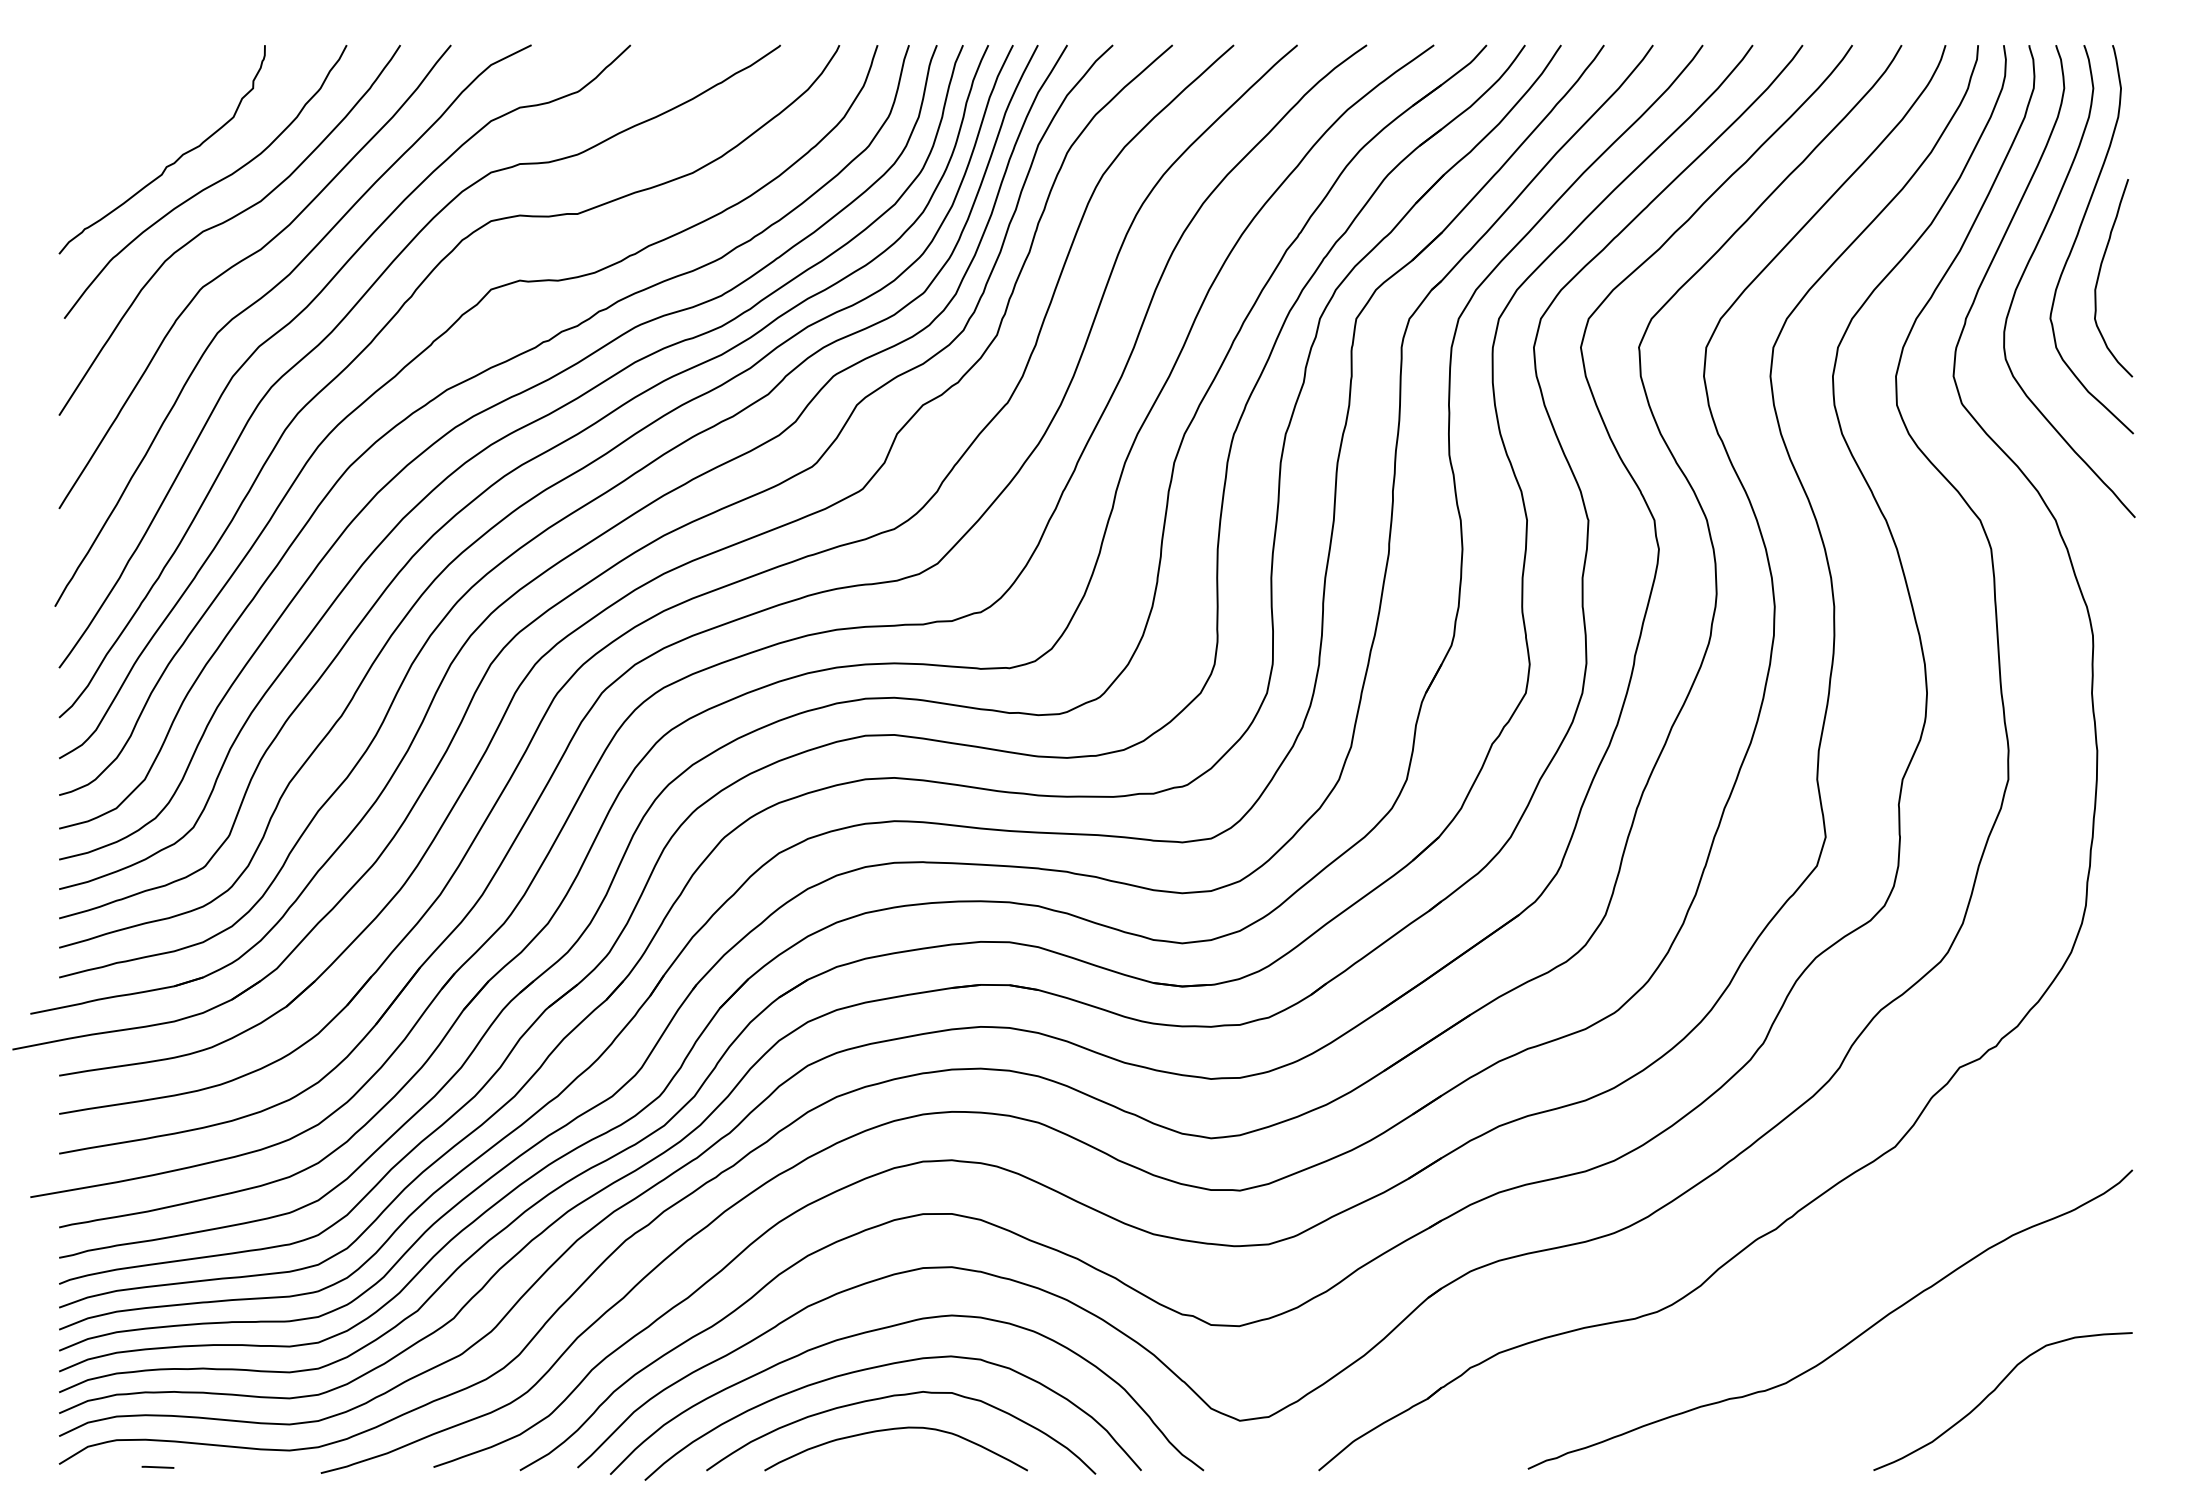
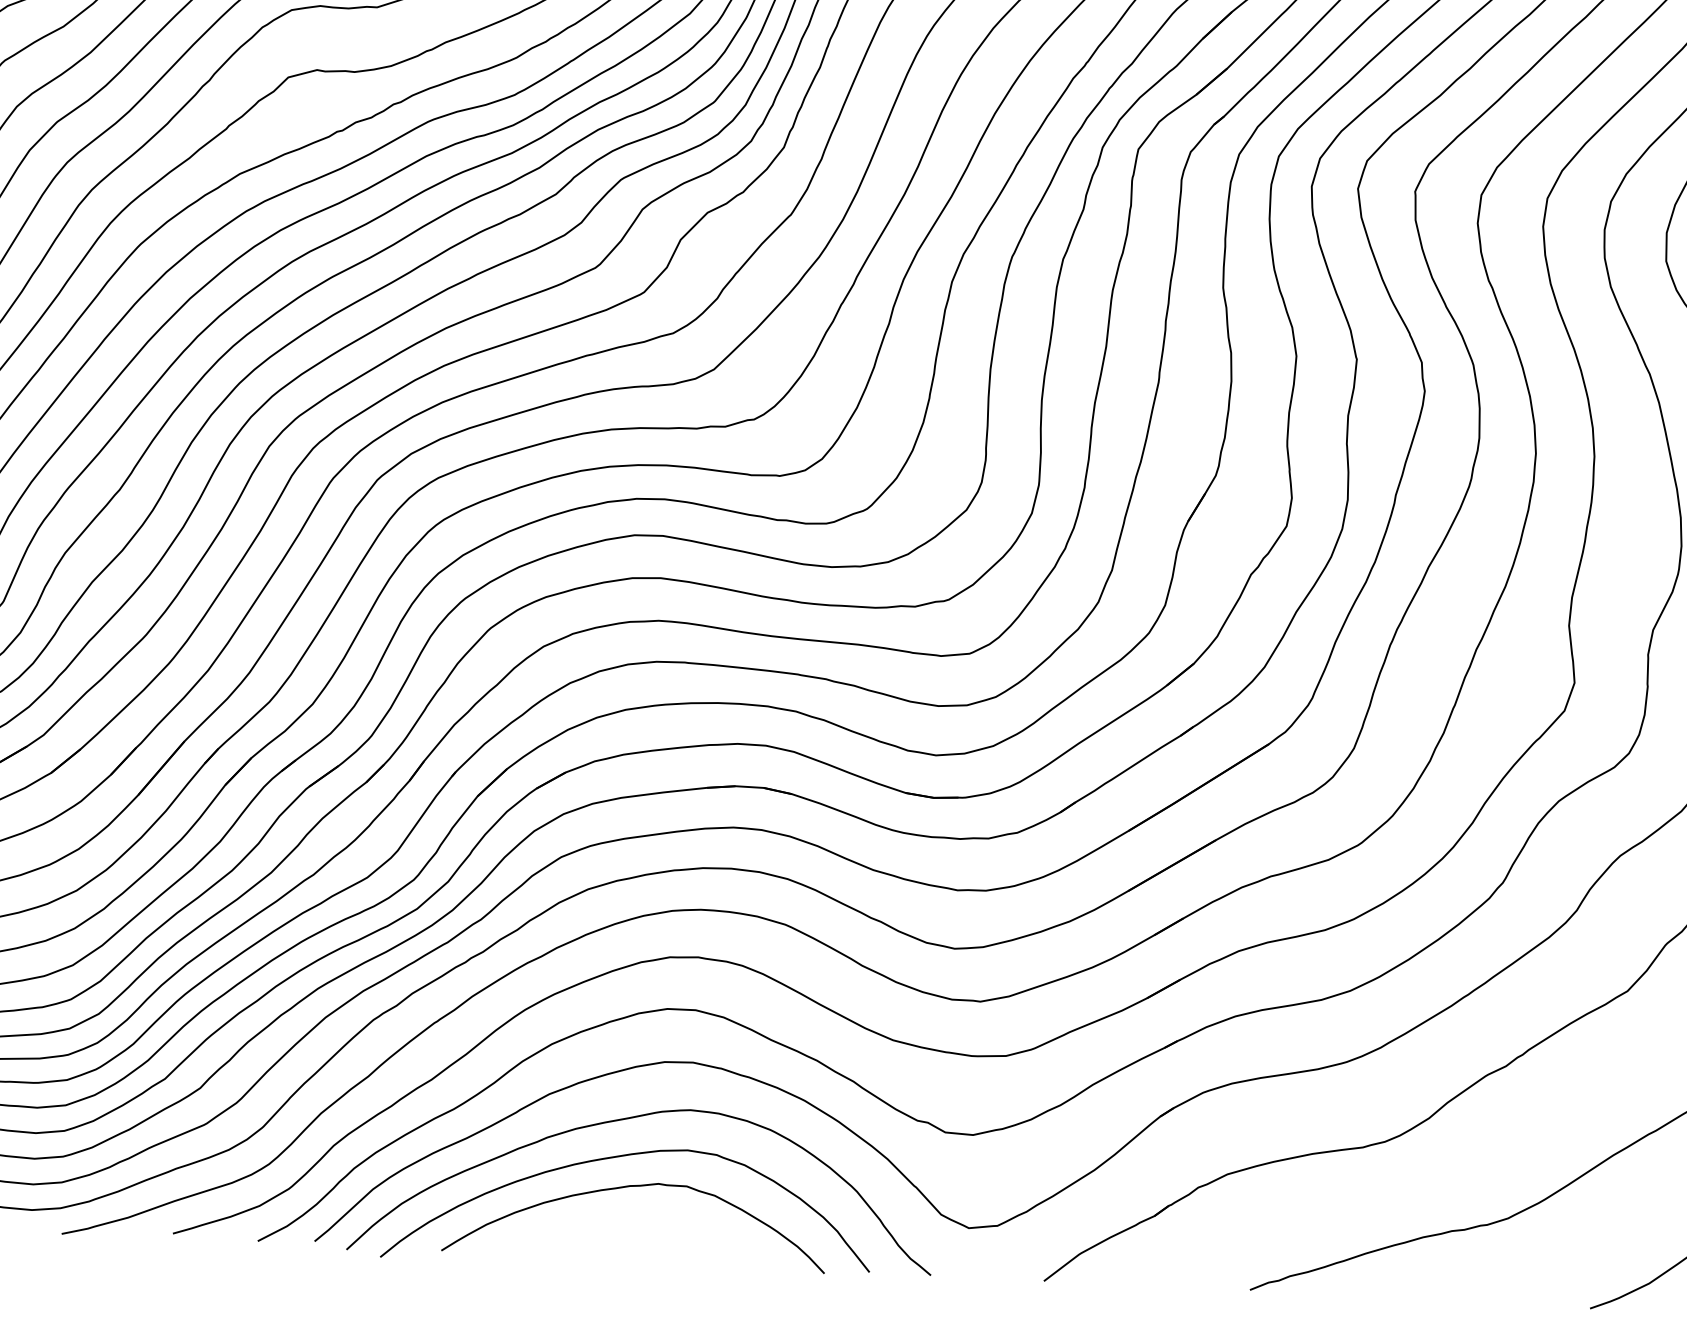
curve: (891, 1430) -> (625, 1220), removed

